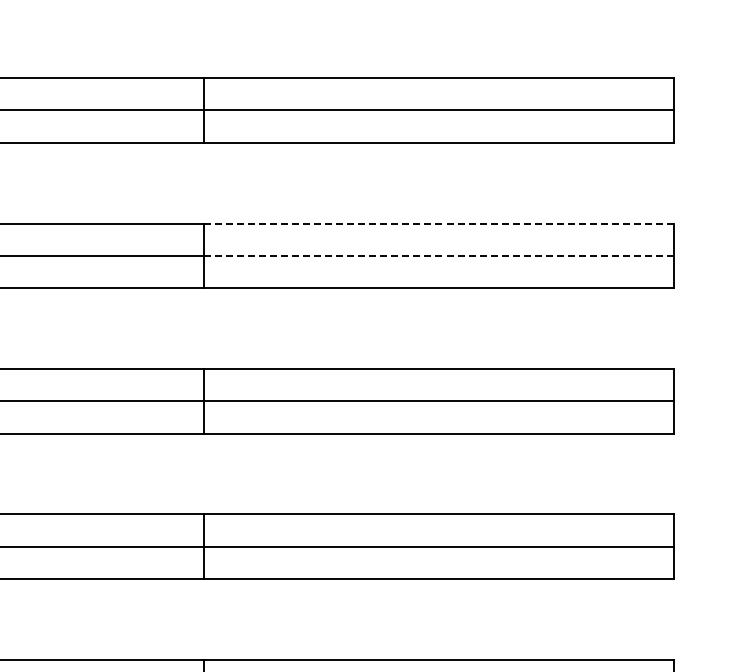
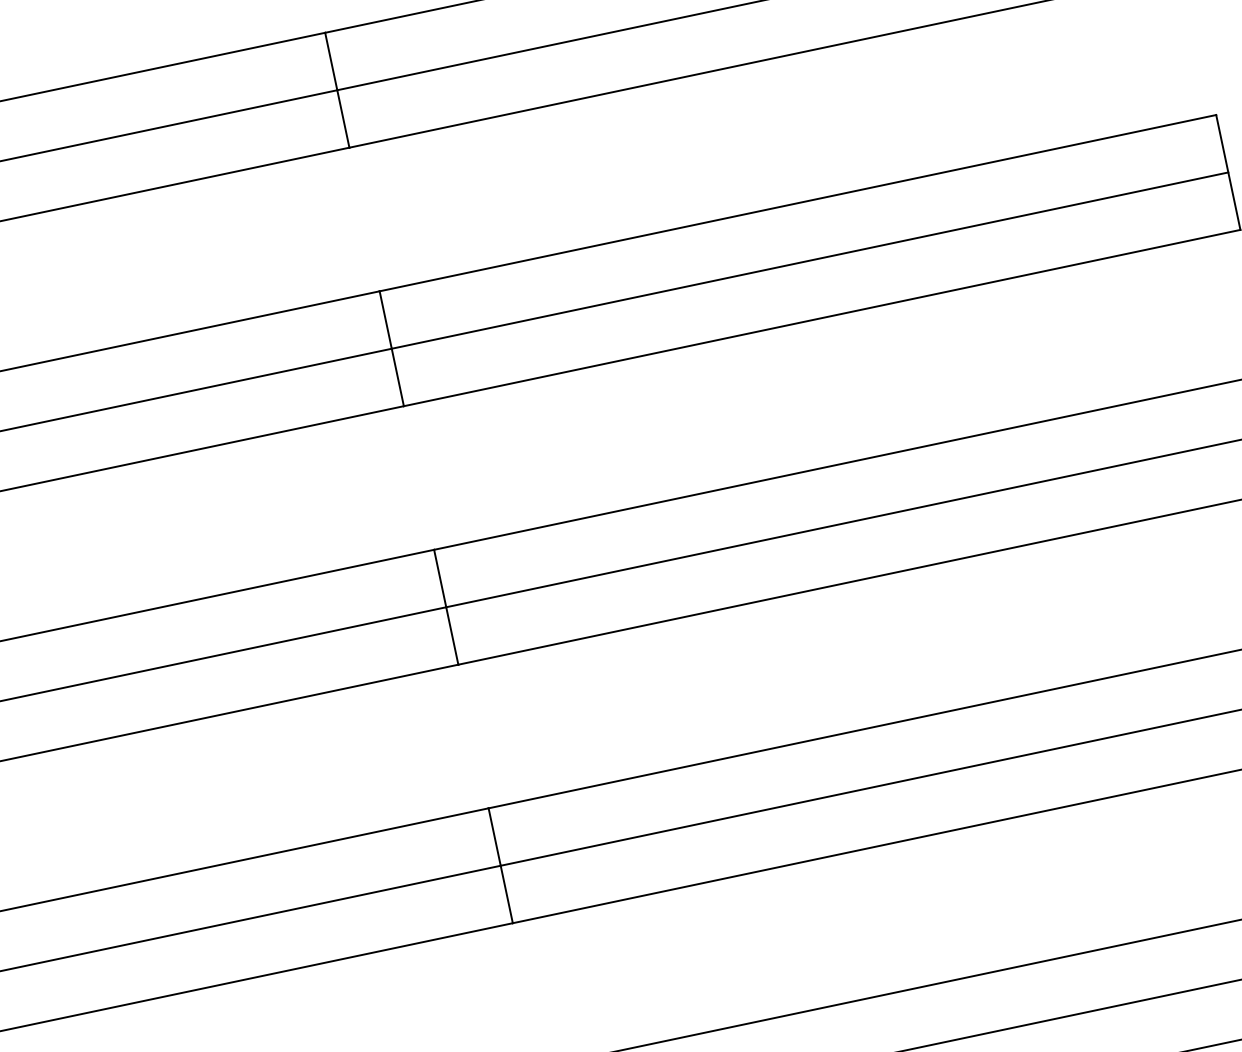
line: (438, 223) -> (797, 203), dashed -> solid
line: (438, 255) -> (809, 260), dashed -> solid

